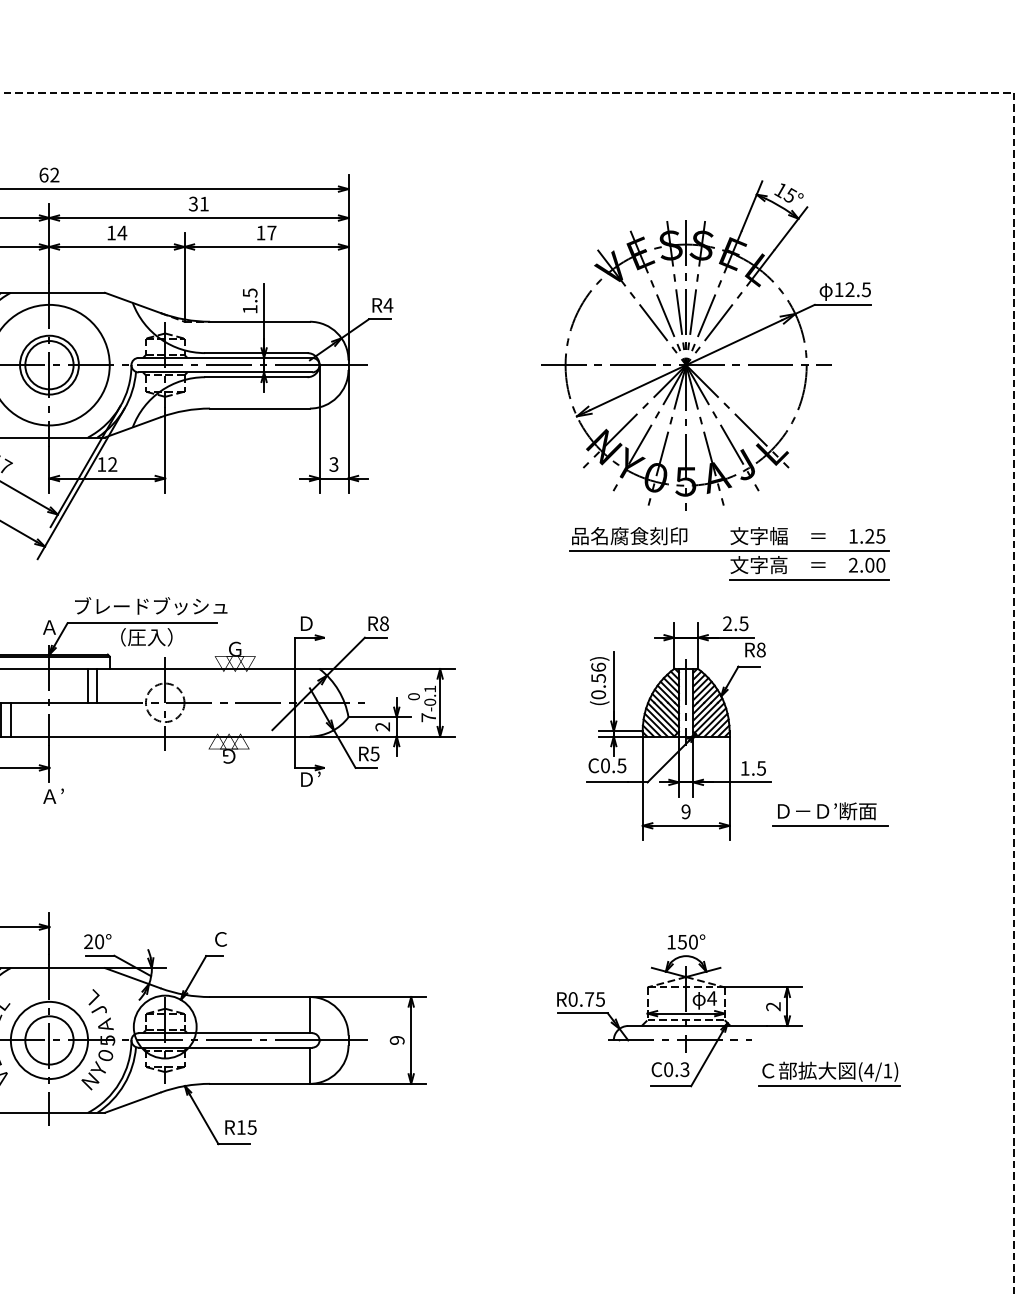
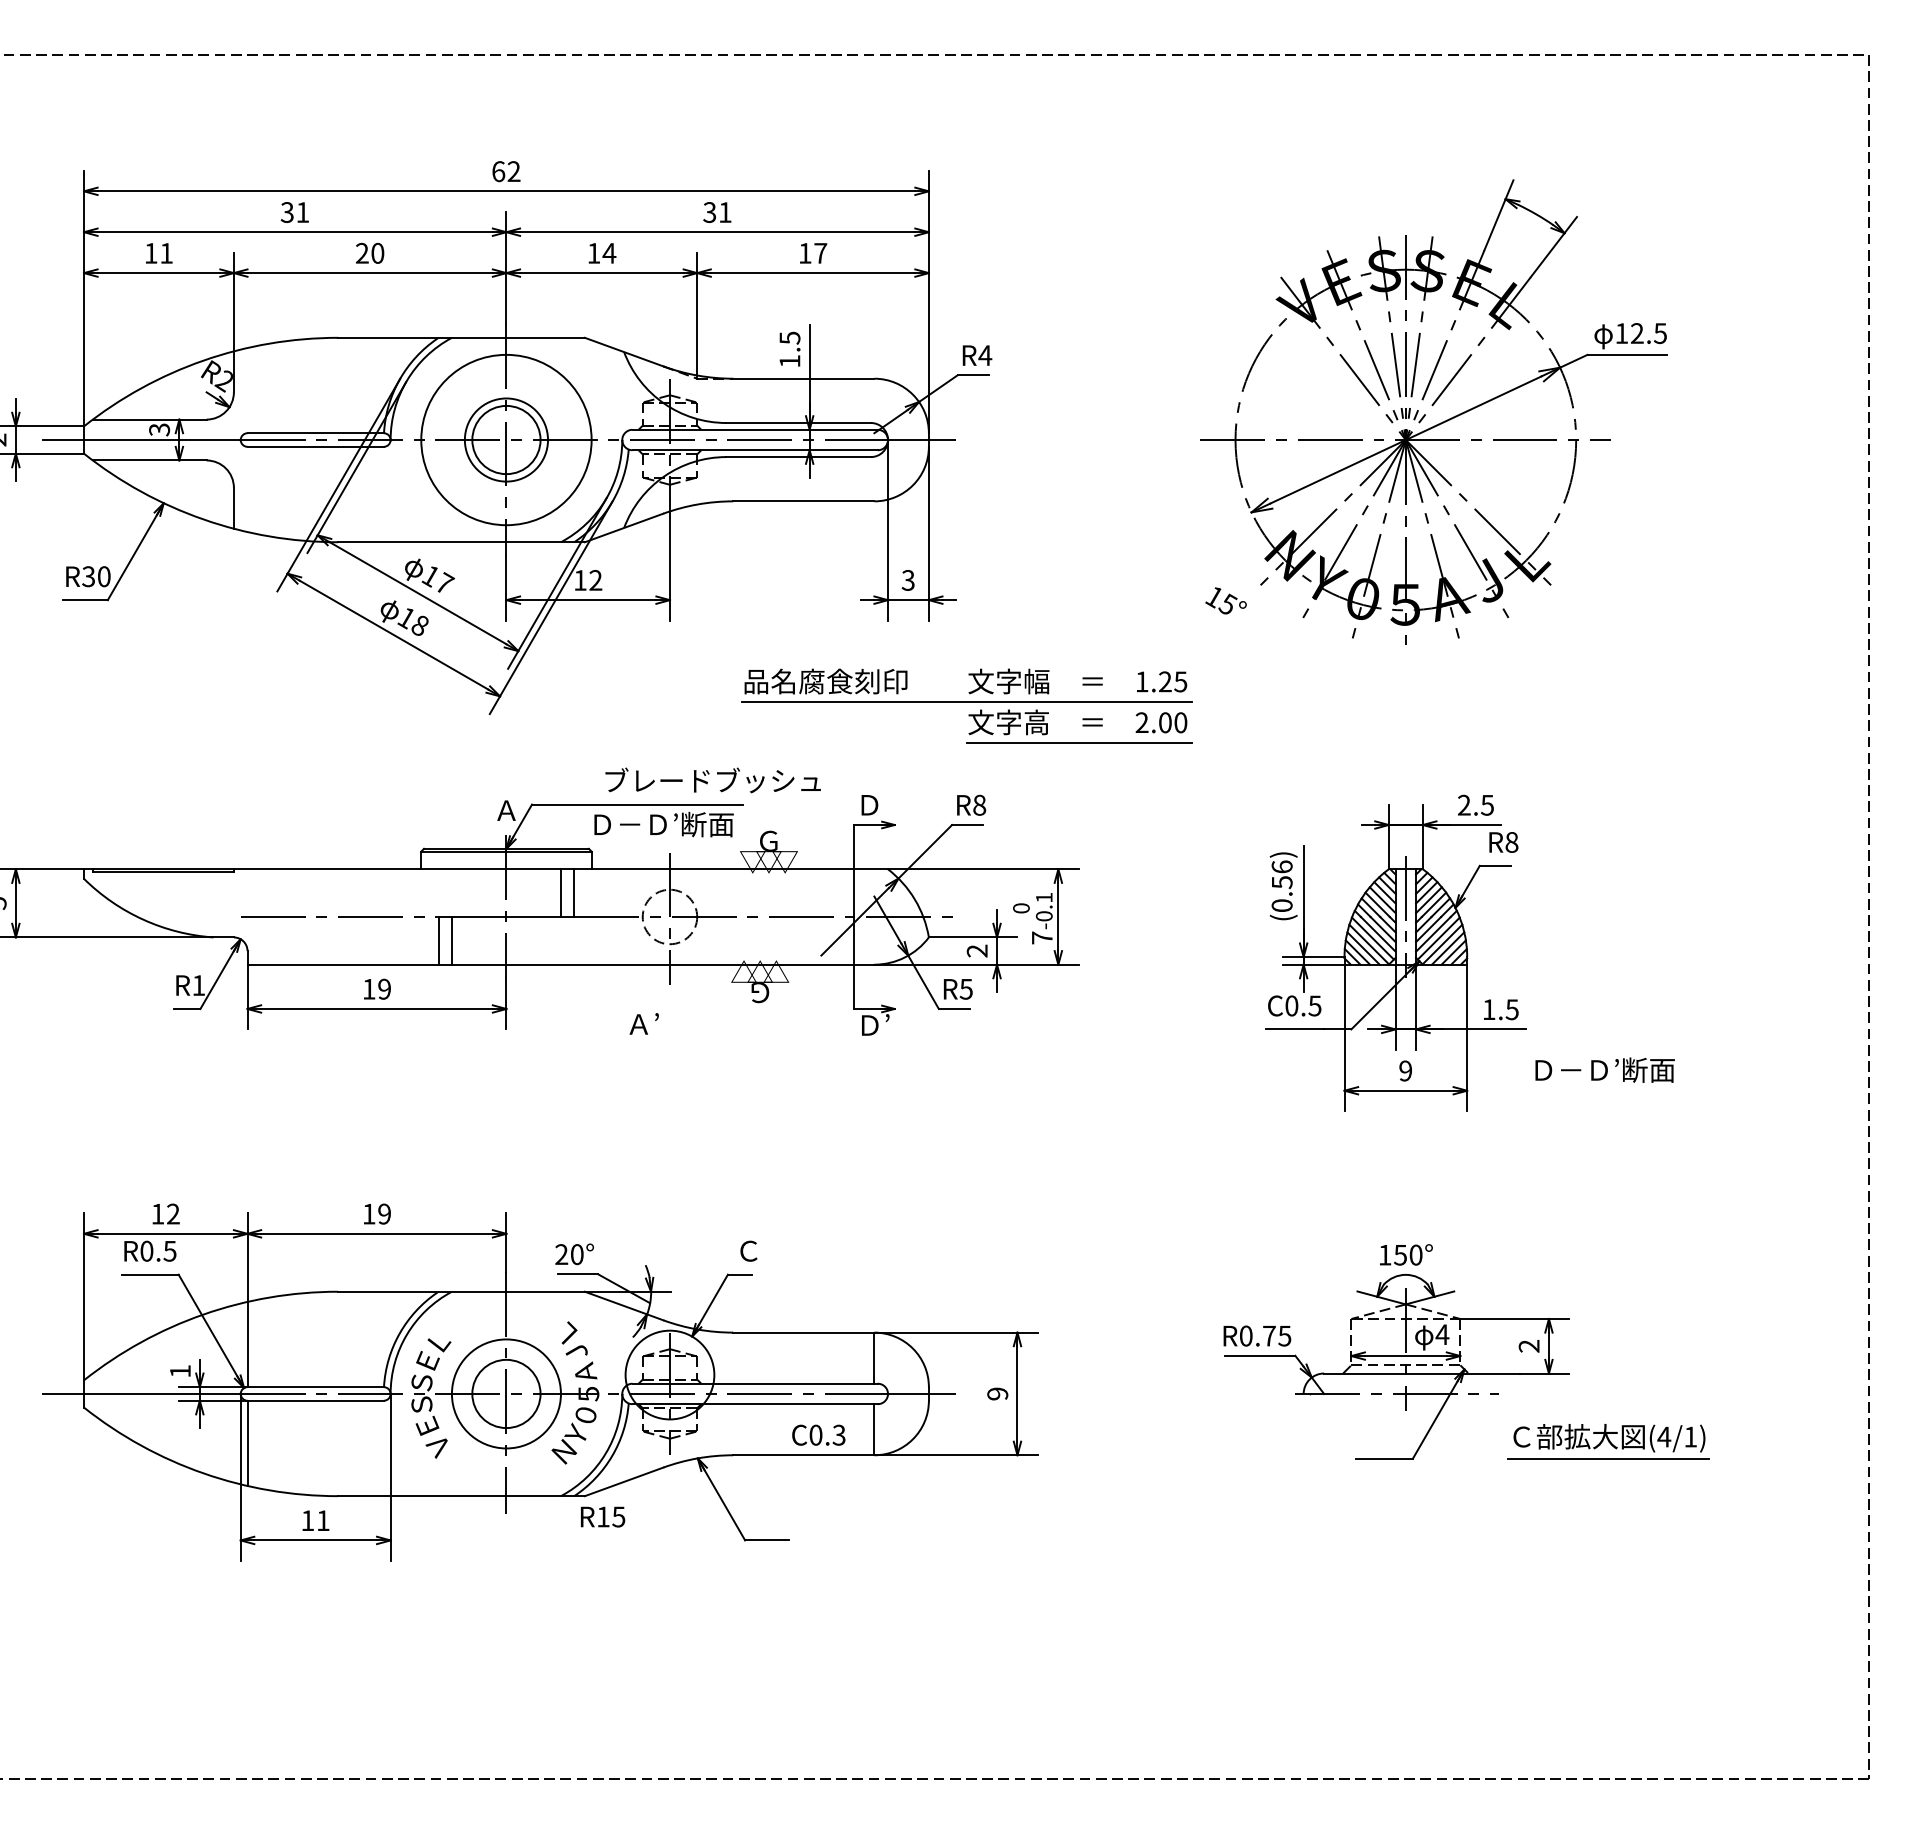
text: (788, 192) -> (1225, 600), moved
part: (729, 553) -> (966, 705), moved
text: (150, 606) -> (712, 780), moved
text: (160, 637) -> (663, 824), （圧入） -> Ｄ－Ｄ’断面
text: (53, 795) -> (643, 1023), moved
line: (830, 825) -> (1609, 1090), removed
text: (670, 1069) -> (818, 1434), moved
text: (241, 1127) -> (603, 1516), moved

